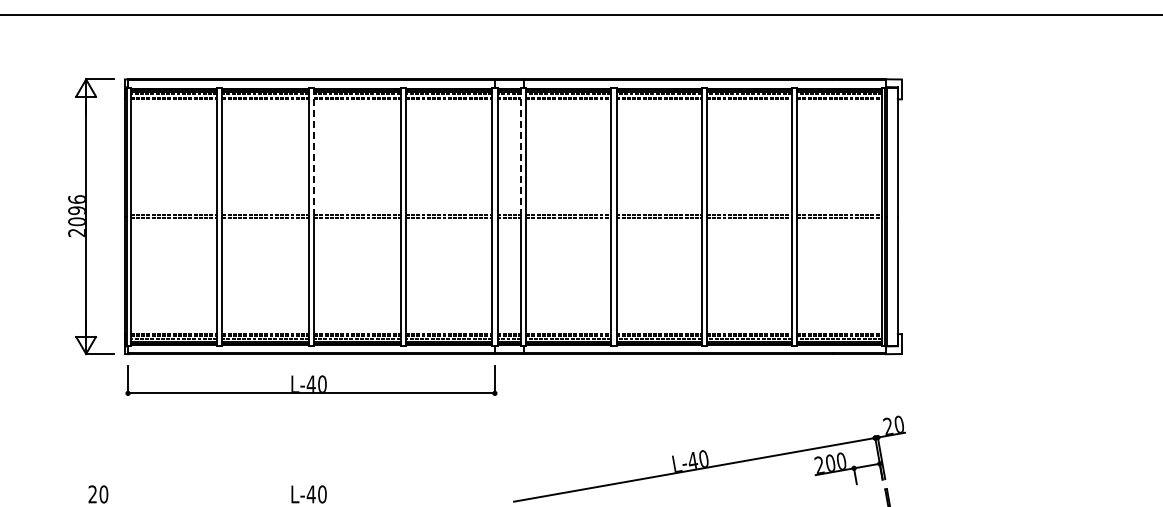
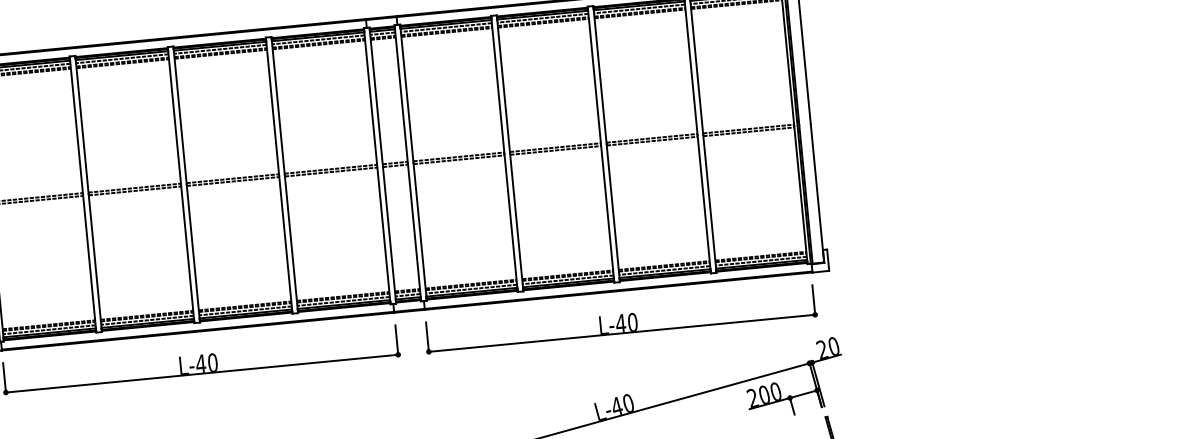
line: (314, 152) -> (180, 115), dashed -> solid
line: (520, 152) -> (400, 94), dashed -> solid
part: (704, 380) -> (621, 319), added

